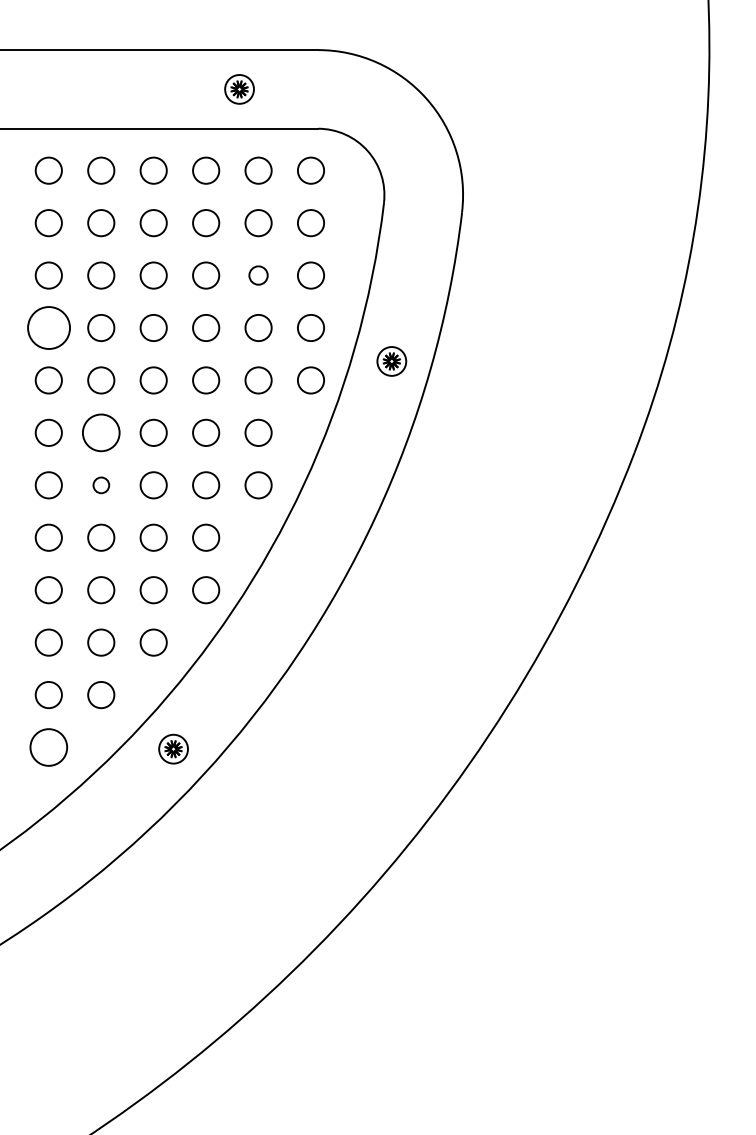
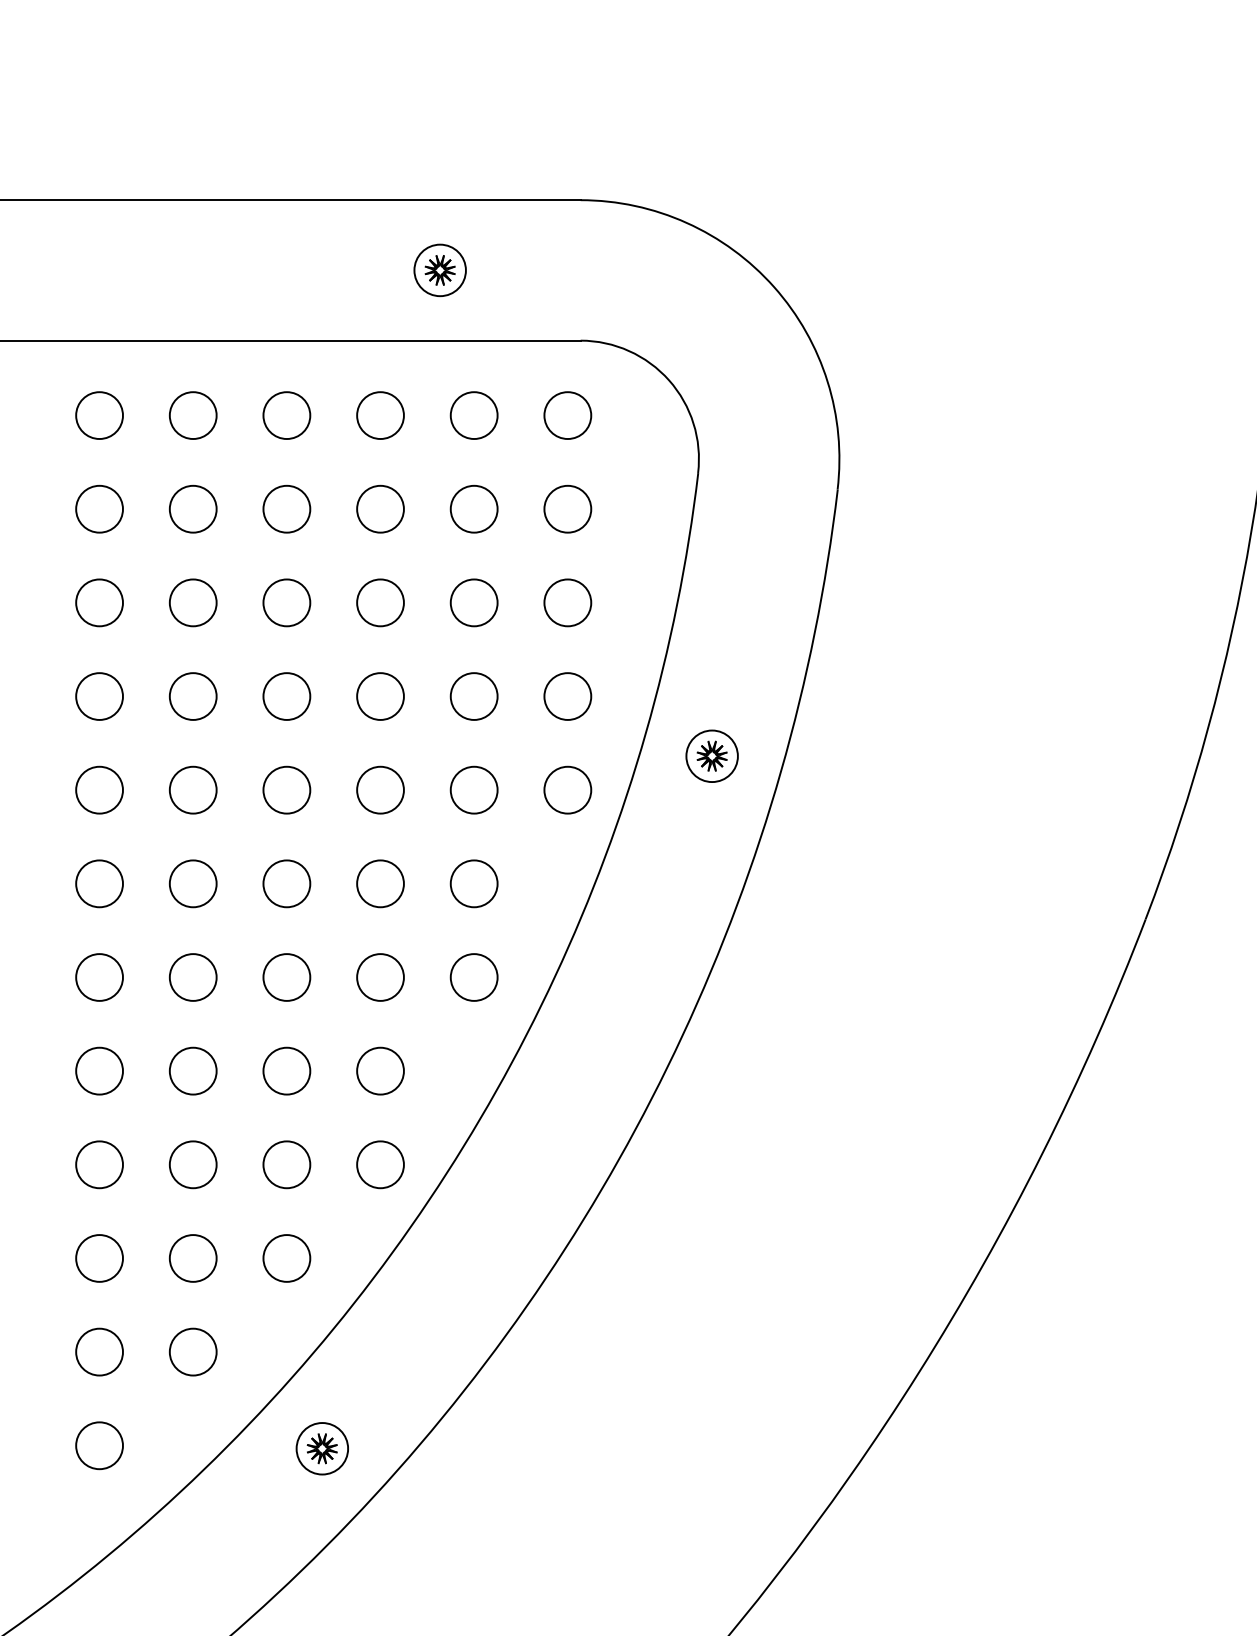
circle: (258, 275) -> (474, 602), size x1.43
circle: (48, 327) -> (98, 695), size x0.62
circle: (101, 432) -> (193, 883), size x0.71
circle: (101, 485) -> (193, 977), size x1.67
circle: (48, 747) -> (98, 1445), size x0.71

